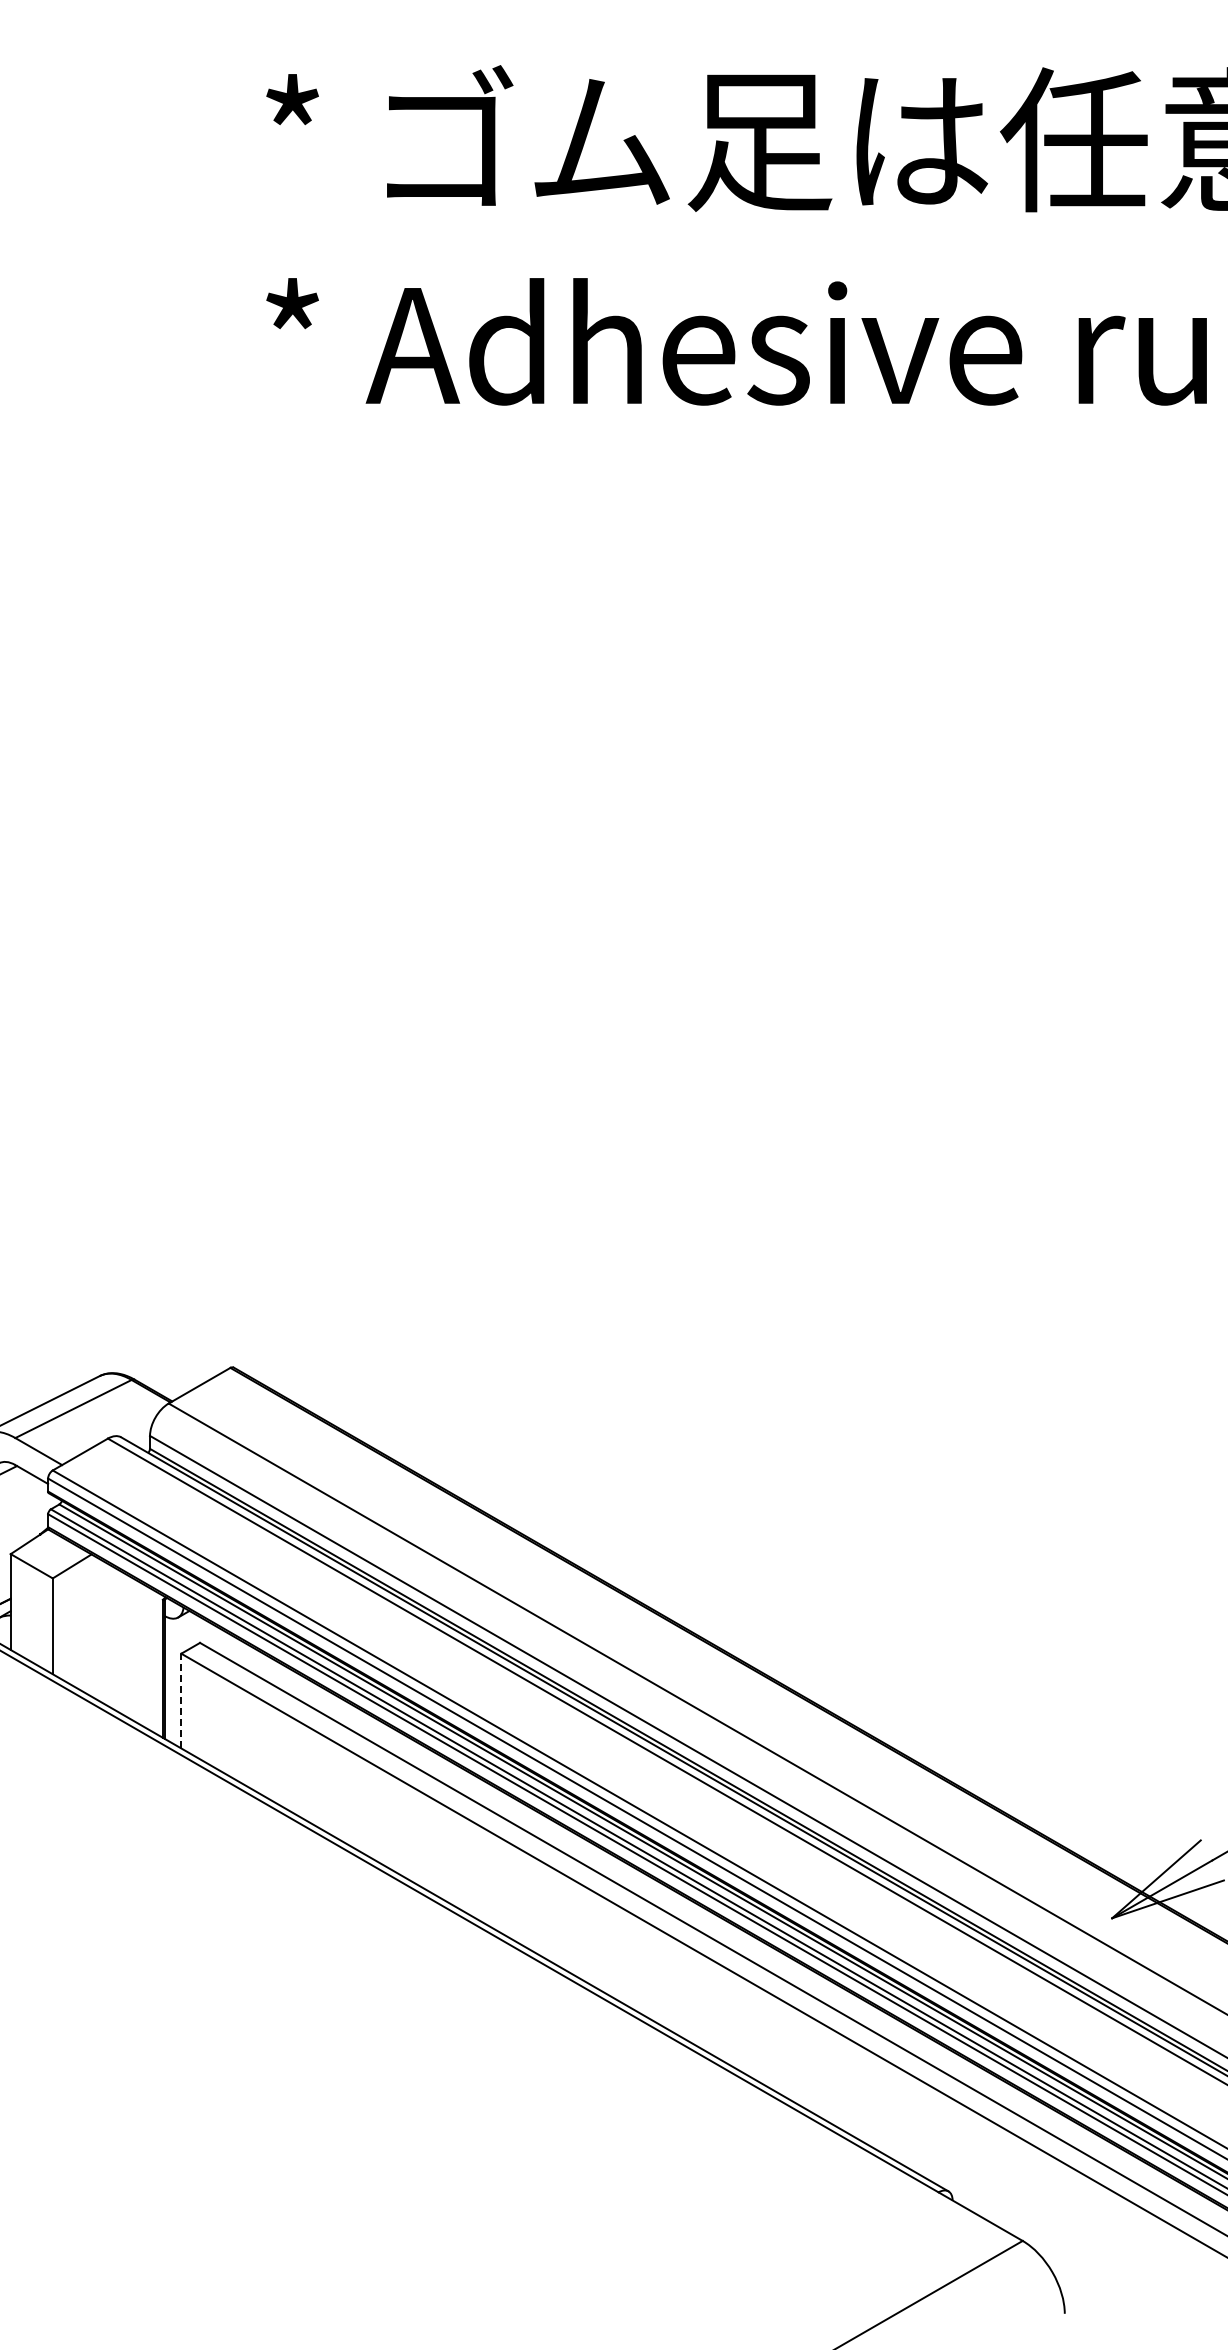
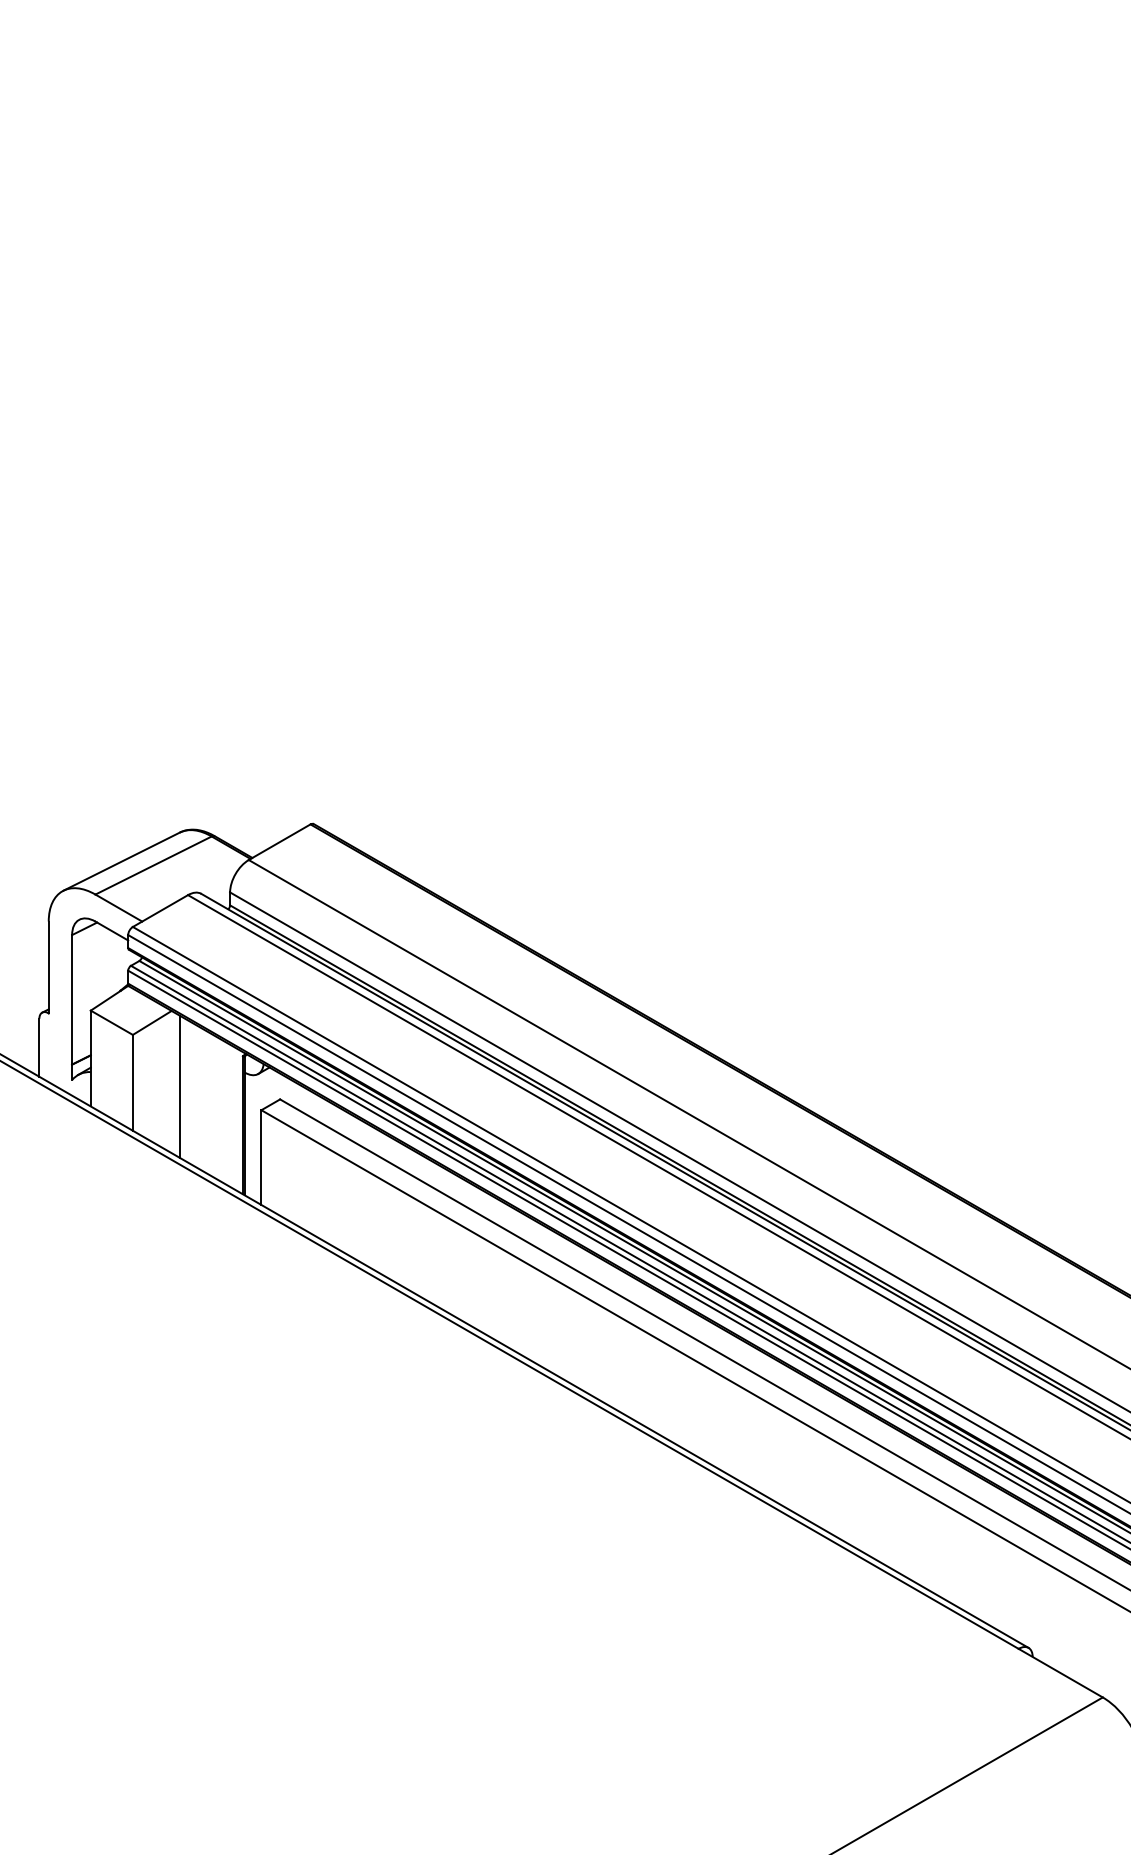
line: (99, 1630) -> (179, 1087), added
line: (181, 1700) -> (261, 1157), dashed -> solid

